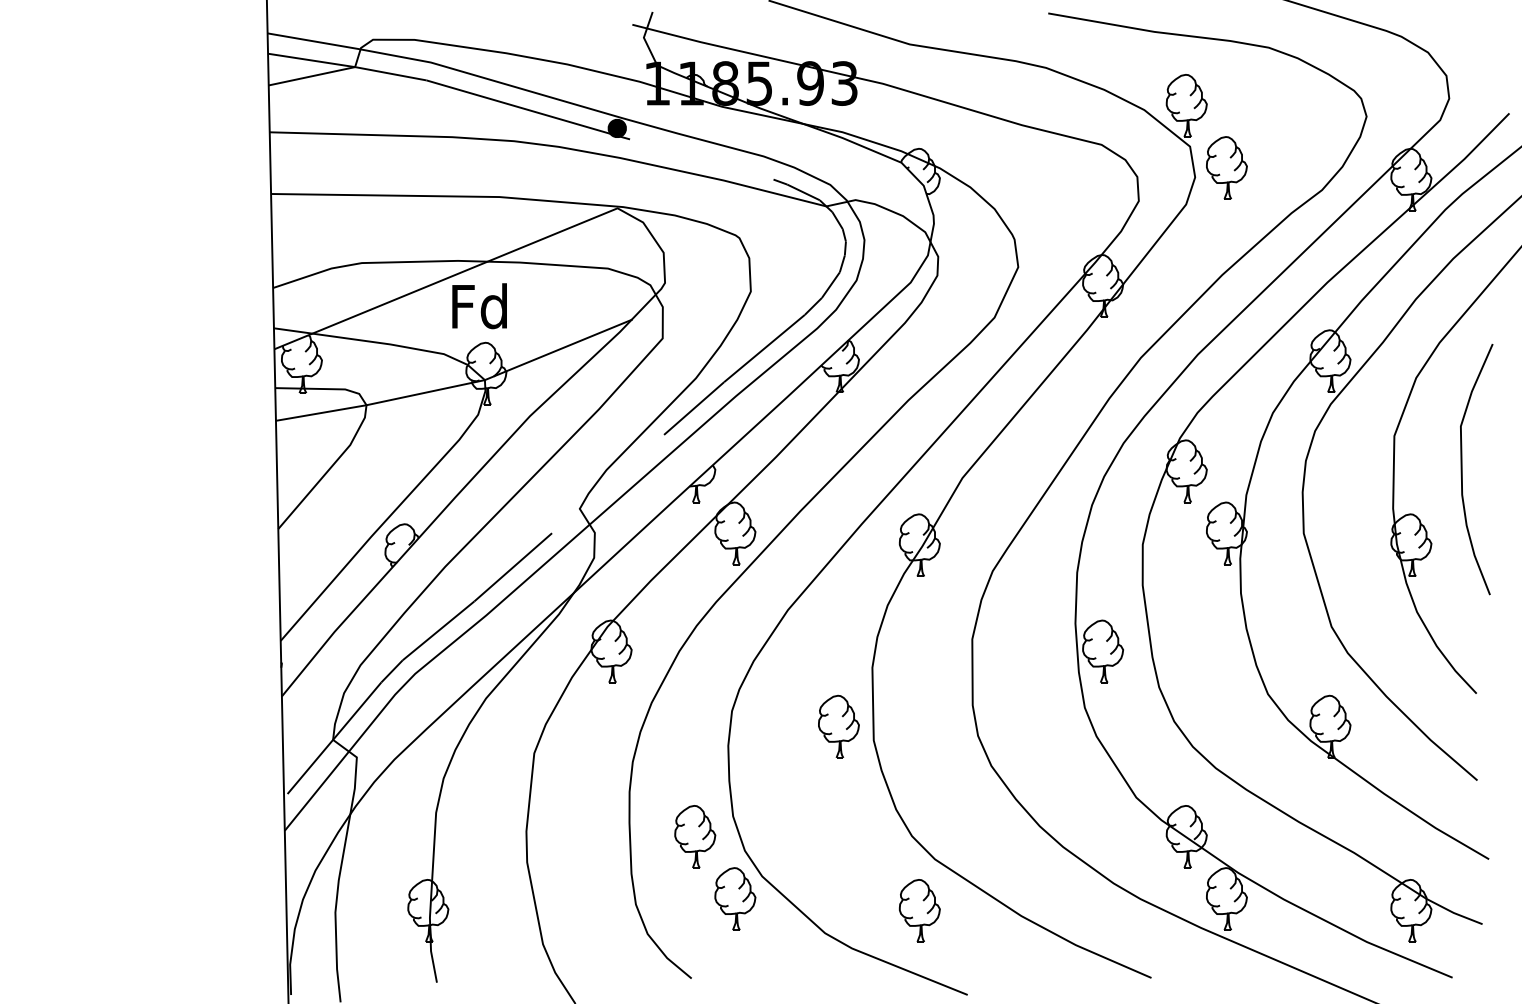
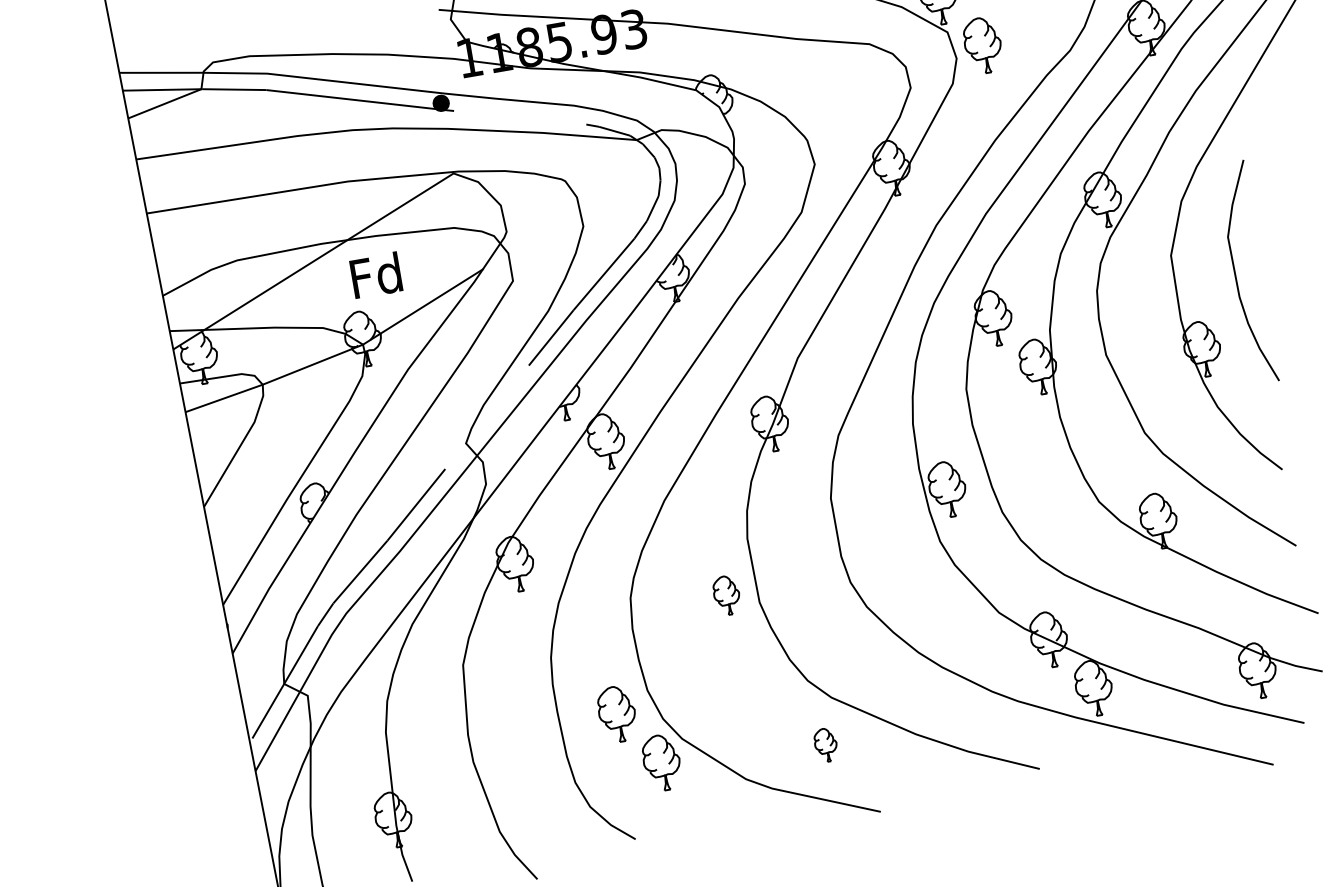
text: (479, 306) -> (376, 275), moved
part: (838, 726) -> (726, 595), size x0.7
part: (919, 910) -> (825, 744), size x0.6

